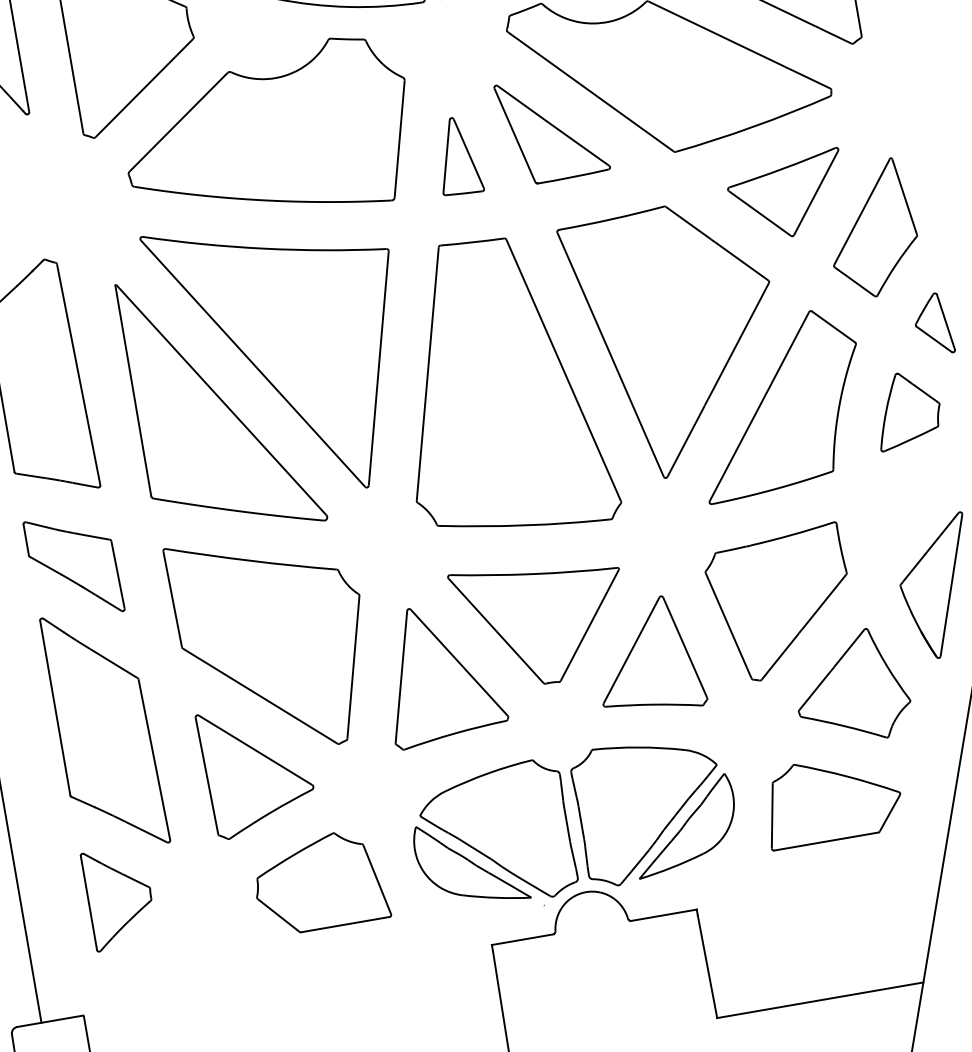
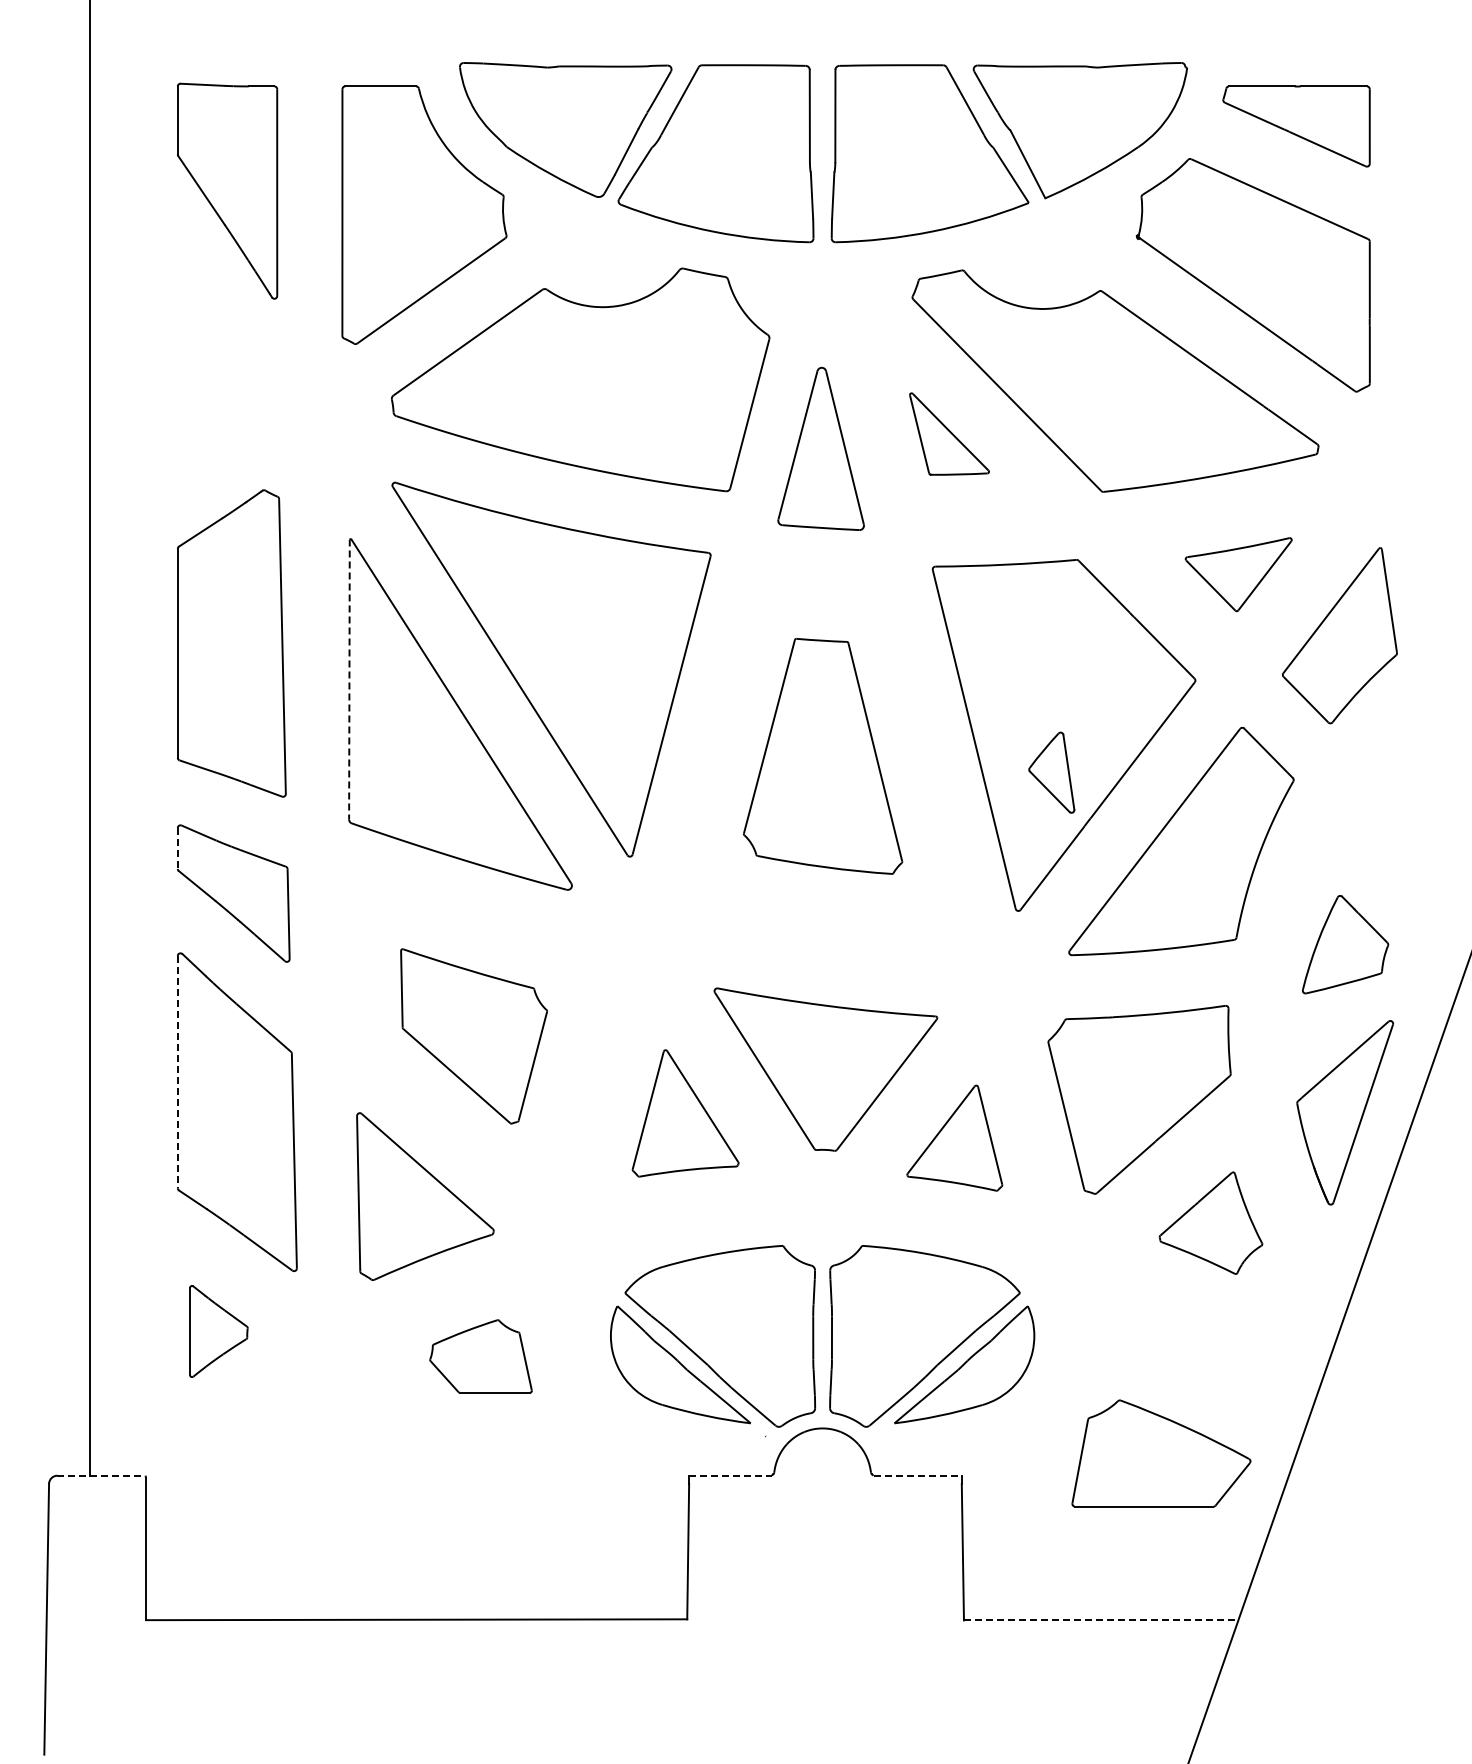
part: (552, 128) -> (949, 433), size x0.6
part: (457, 156) -> (820, 448), size x1.6
part: (787, 196) -> (1238, 574), size x0.7
part: (932, 324) -> (1051, 772), moved
part: (498, 387) -> (822, 756), size x0.6
line: (133, 391) -> (349, 680), solid -> dashed
part: (907, 409) -> (1345, 944), moved
line: (26, 540) -> (177, 848), solid -> dashed
part: (272, 642) -> (473, 1036), size x0.6
part: (647, 657) -> (954, 1138), size x0.7
part: (442, 673) -> (685, 1113), size x0.7
part: (850, 687) -> (1210, 1222), size x0.7
line: (55, 708) -> (177, 1072), solid -> dashed
part: (832, 799) -> (1161, 1453), moved
part: (319, 882) -> (480, 1356), size x0.6
part: (119, 897) -> (218, 1331), size x0.7
line: (664, 915) -> (918, 1475), solid -> dashed
line: (522, 939) -> (730, 1475), solid -> dashed
line: (820, 1000) -> (1101, 1620), solid -> dashed
line: (50, 1021) -> (101, 1475), solid -> dashed

